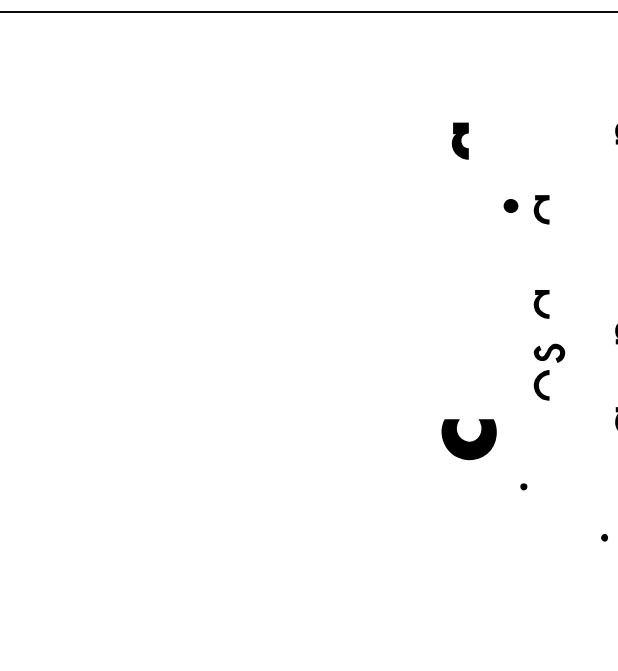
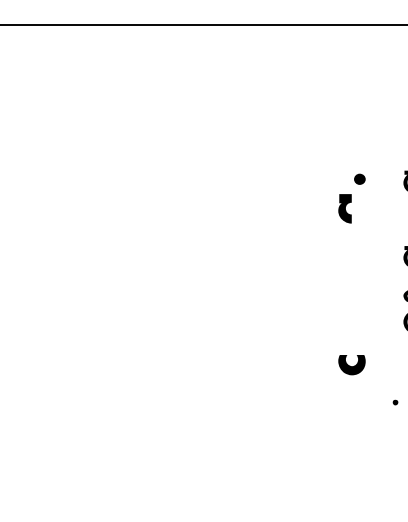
part: (459, 140) -> (344, 208), moved
part: (510, 205) -> (359, 178), moved
part: (468, 439) -> (351, 364), size x0.62

